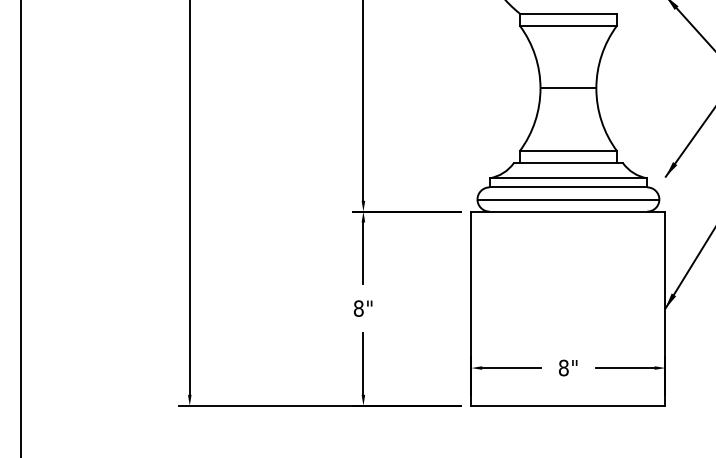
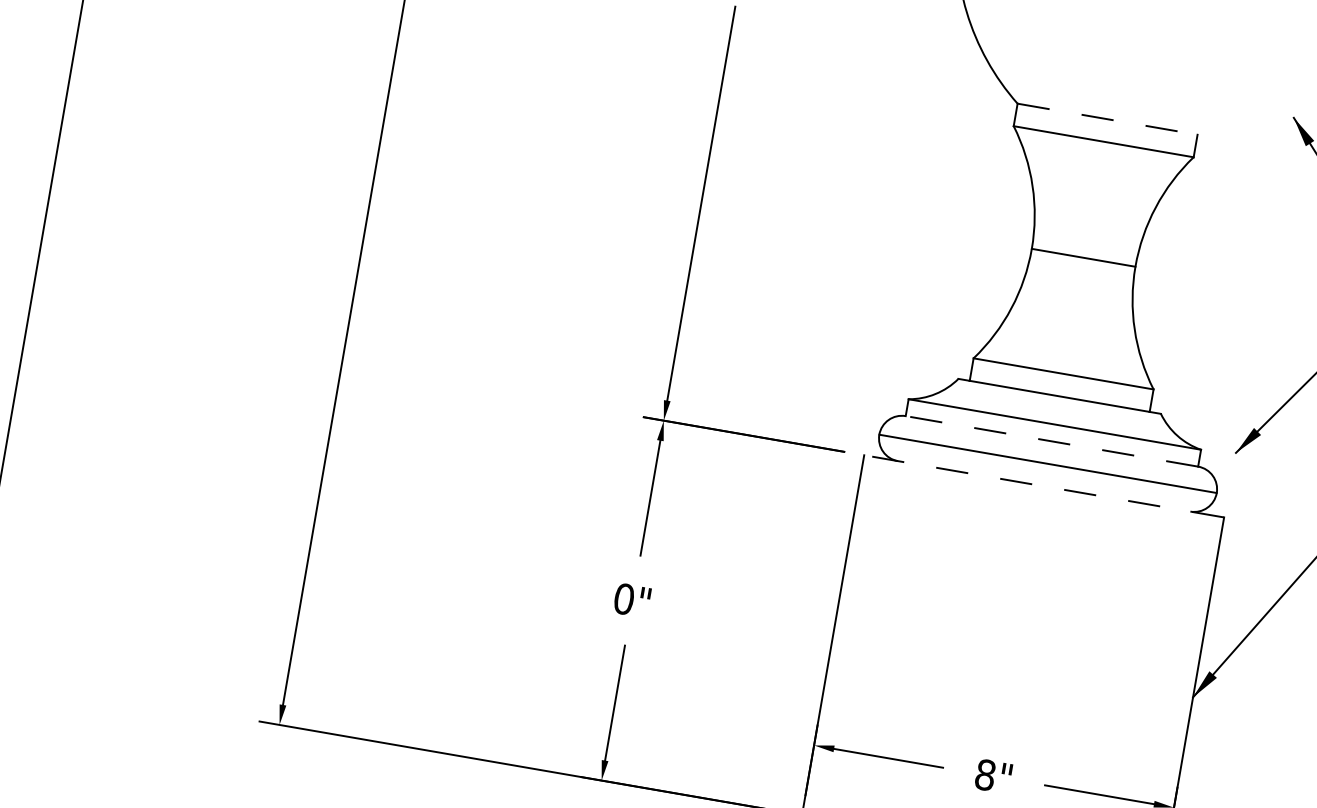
line: (568, 13) -> (1107, 118), solid -> dashed
line: (568, 187) -> (1052, 441), solid -> dashed
line: (567, 211) -> (1042, 485), solid -> dashed
text: (358, 308) -> (623, 598), 8" -> 0"

